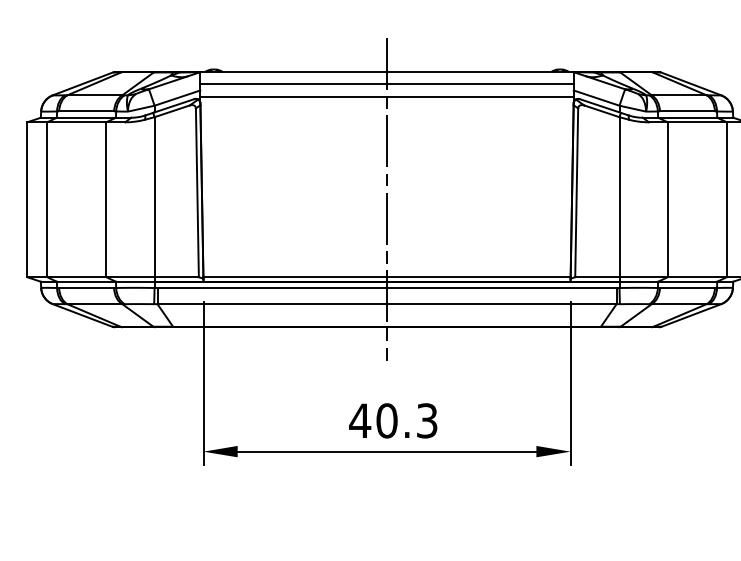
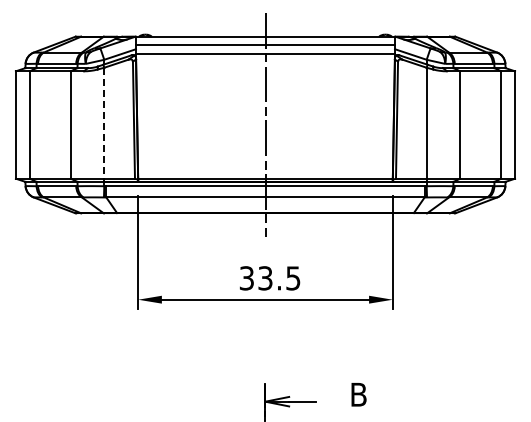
line: (154, 197) -> (104, 123), solid -> dashed
text: (392, 421) -> (269, 278), 40.3 -> 33.5

